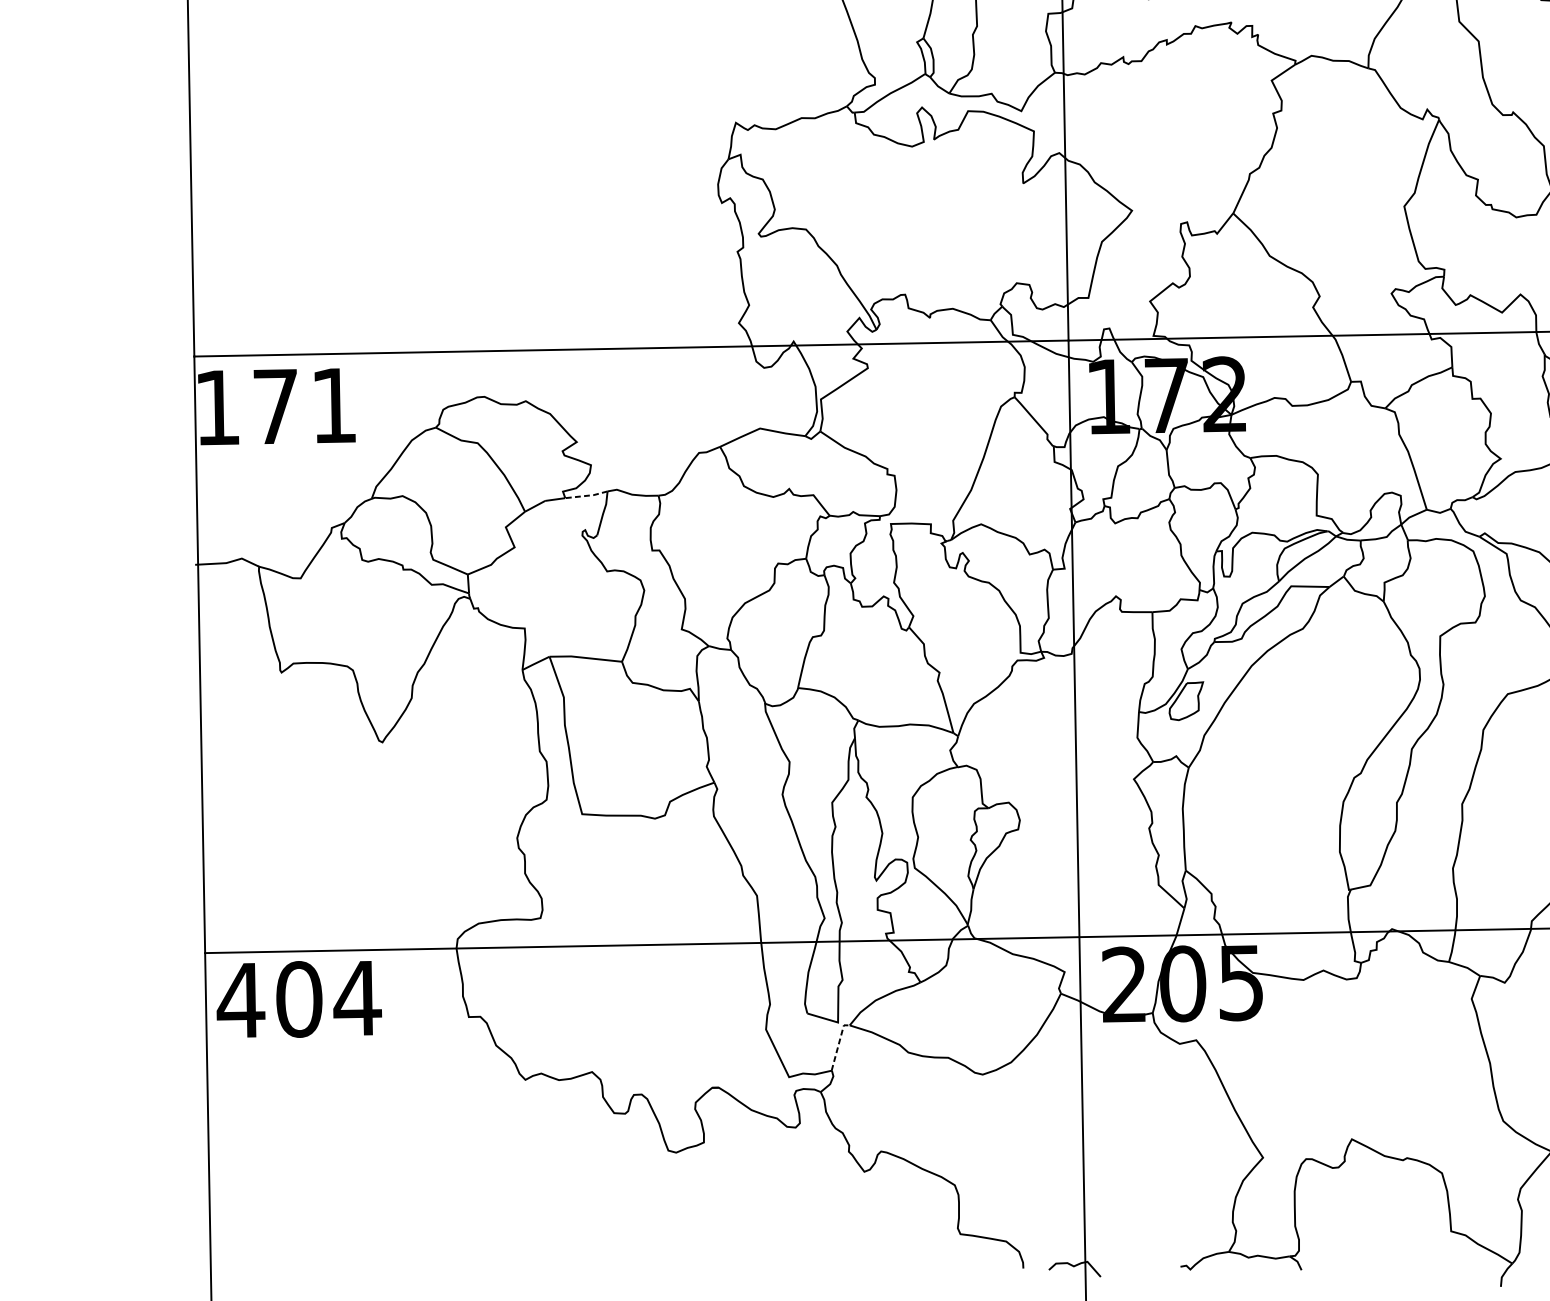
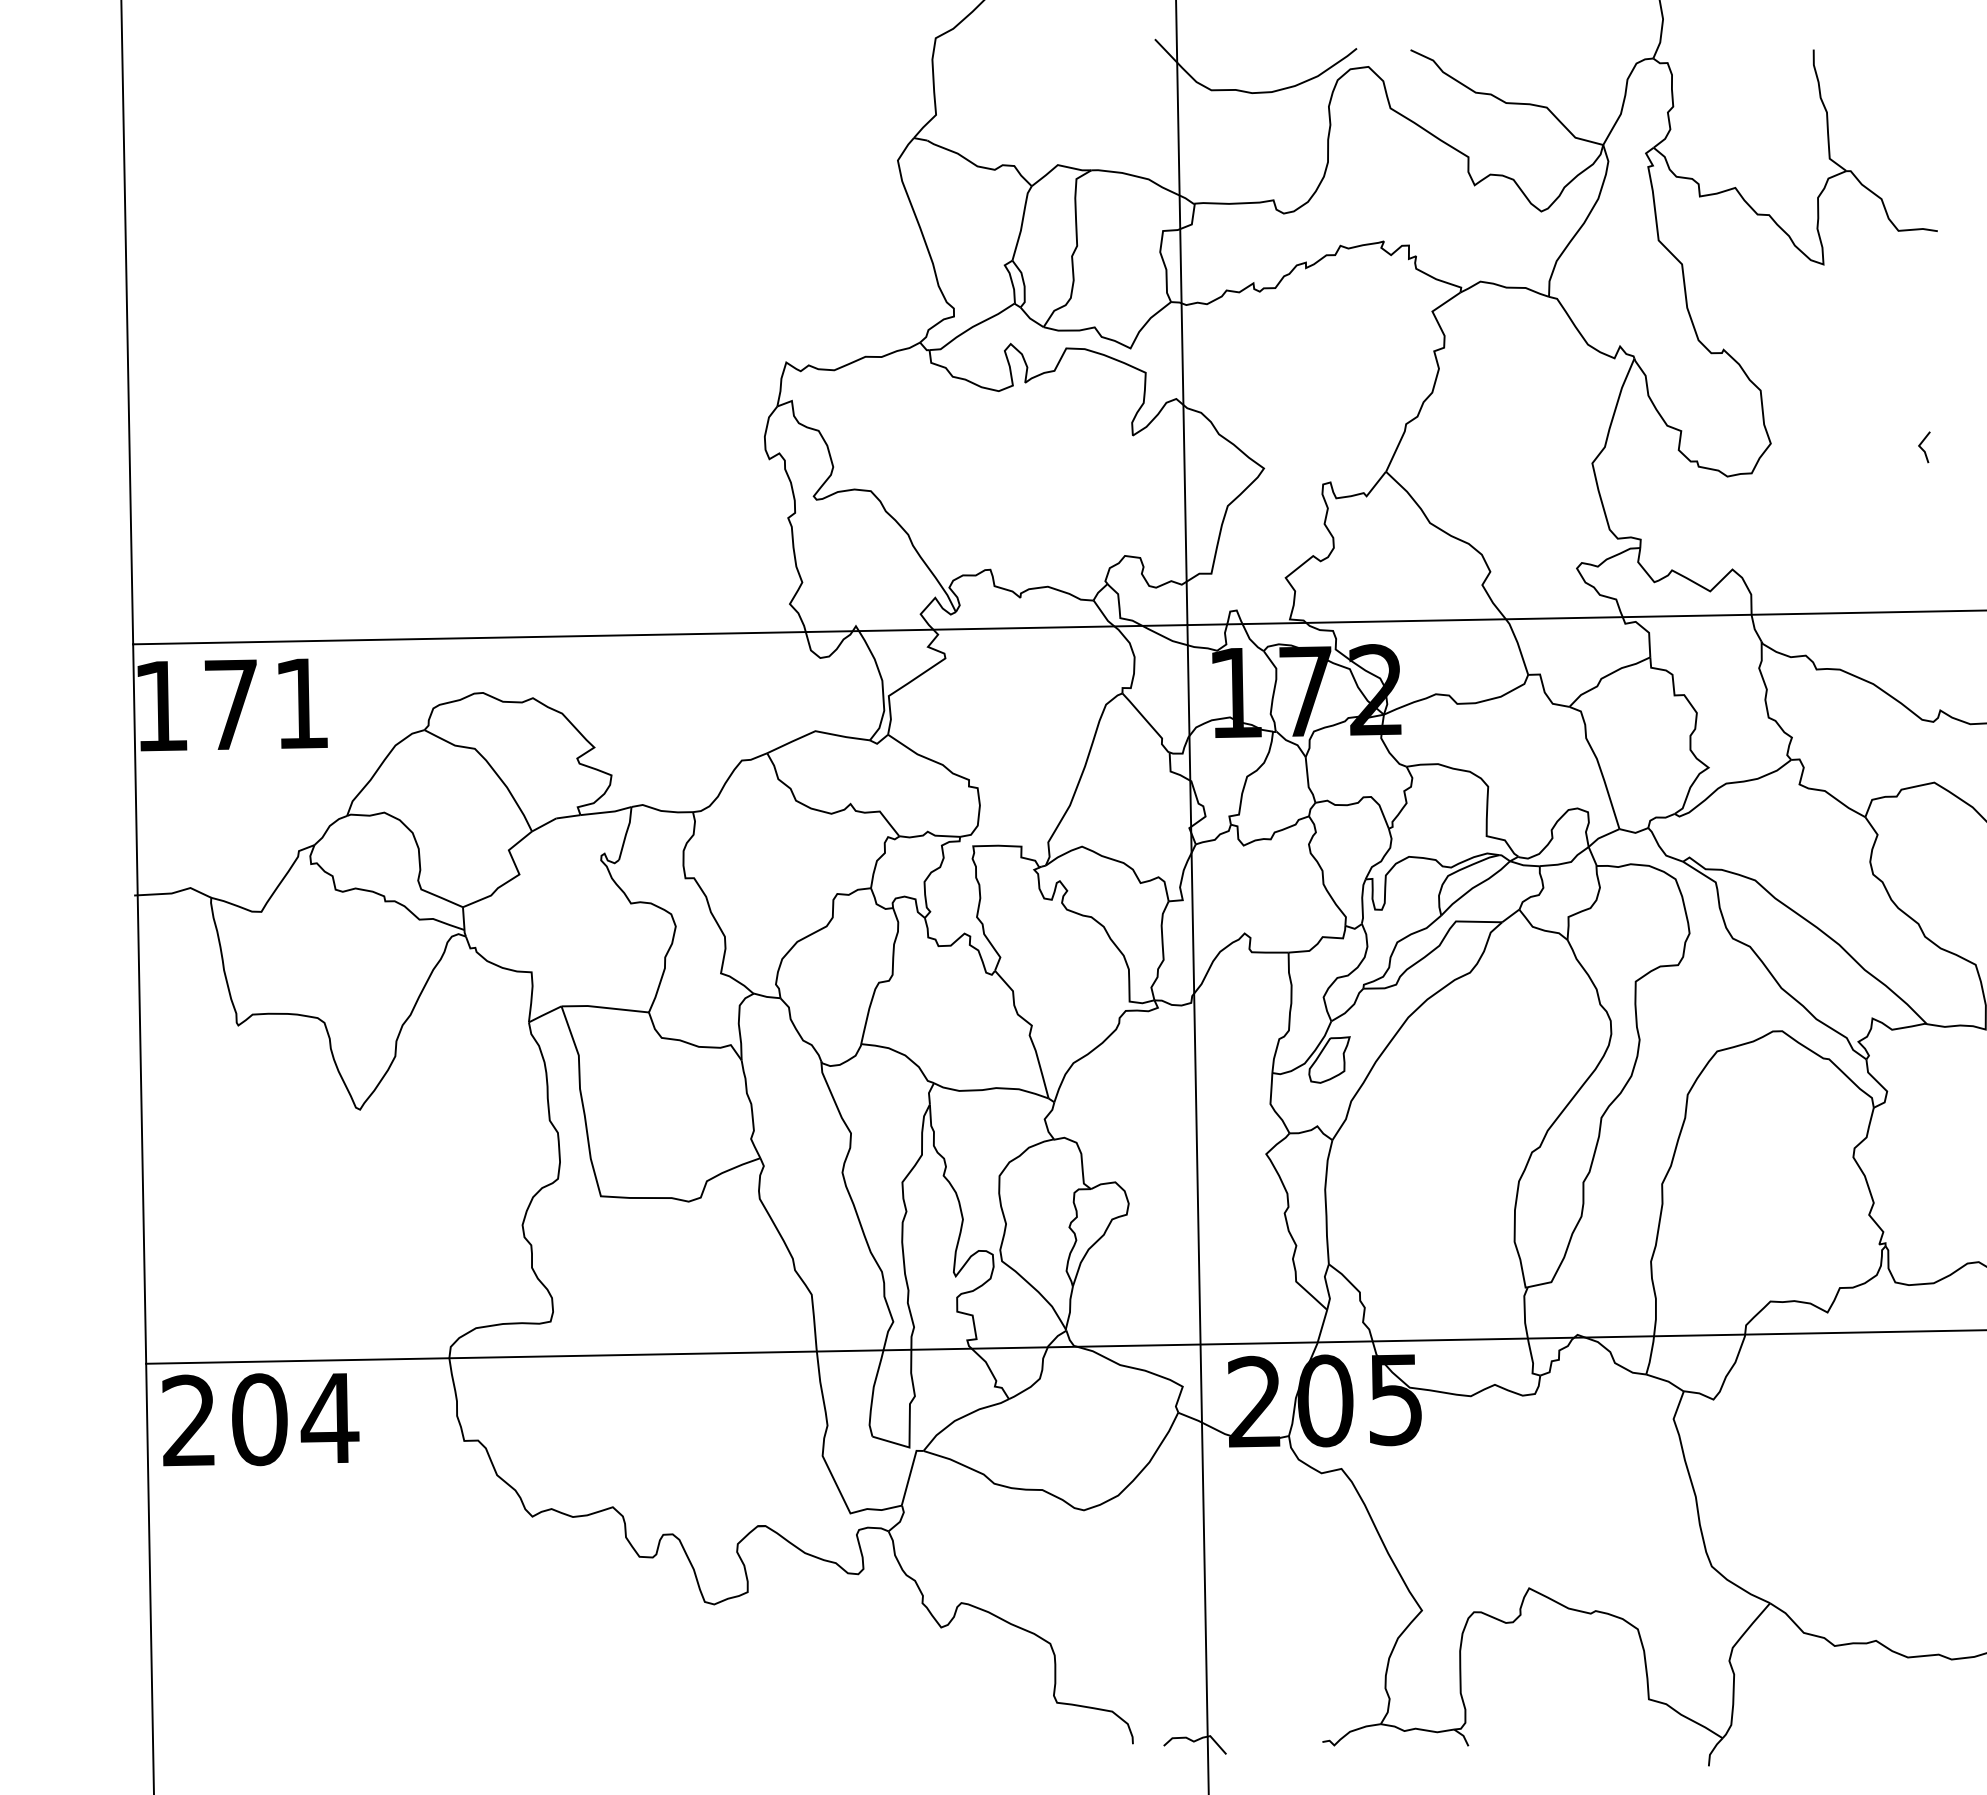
line: (587, 495) -> (607, 812), dashed -> solid
text: (241, 1000) -> (189, 1420), 404 -> 204
line: (838, 1044) -> (910, 1473), dashed -> solid

